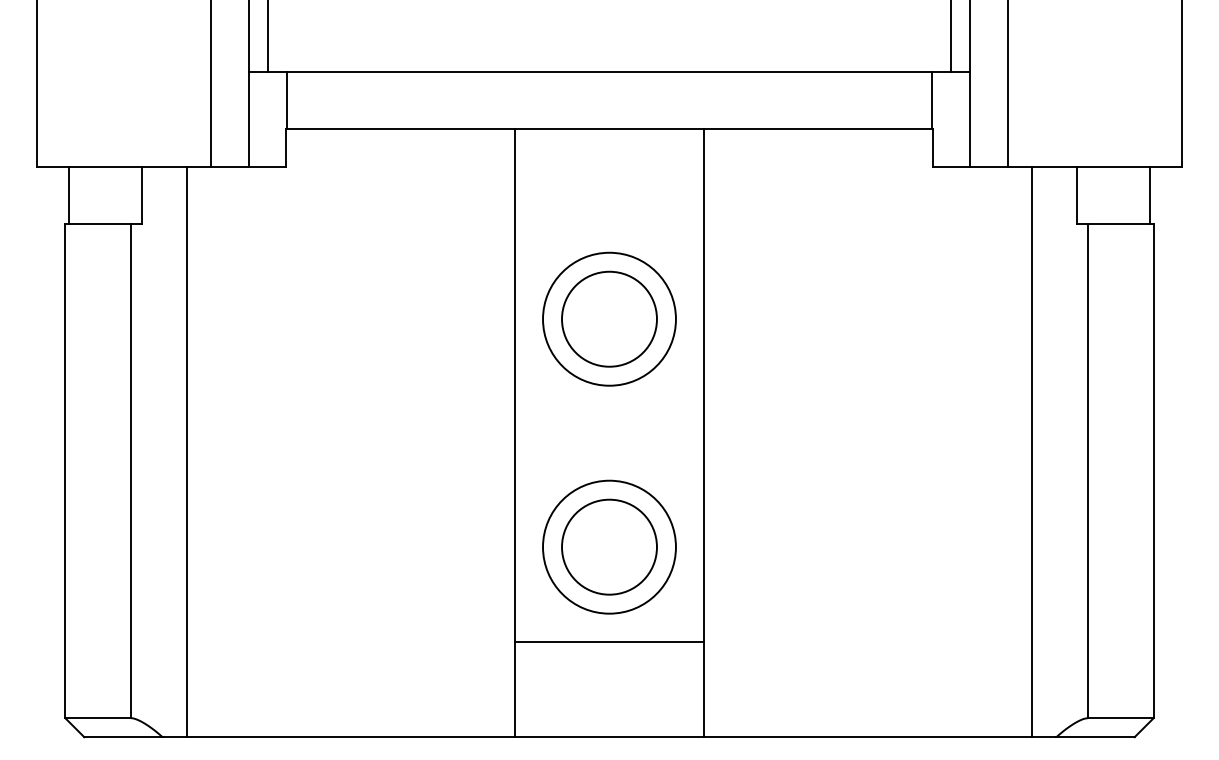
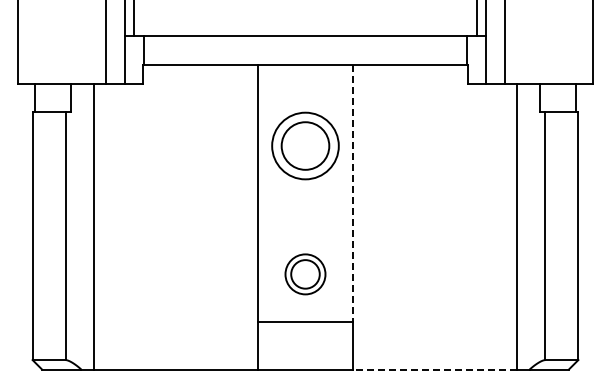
part: (609, 318) -> (305, 145), moved
line: (705, 385) -> (353, 193), solid -> dashed
part: (609, 547) -> (305, 274), size x0.6
line: (866, 736) -> (434, 369), solid -> dashed

